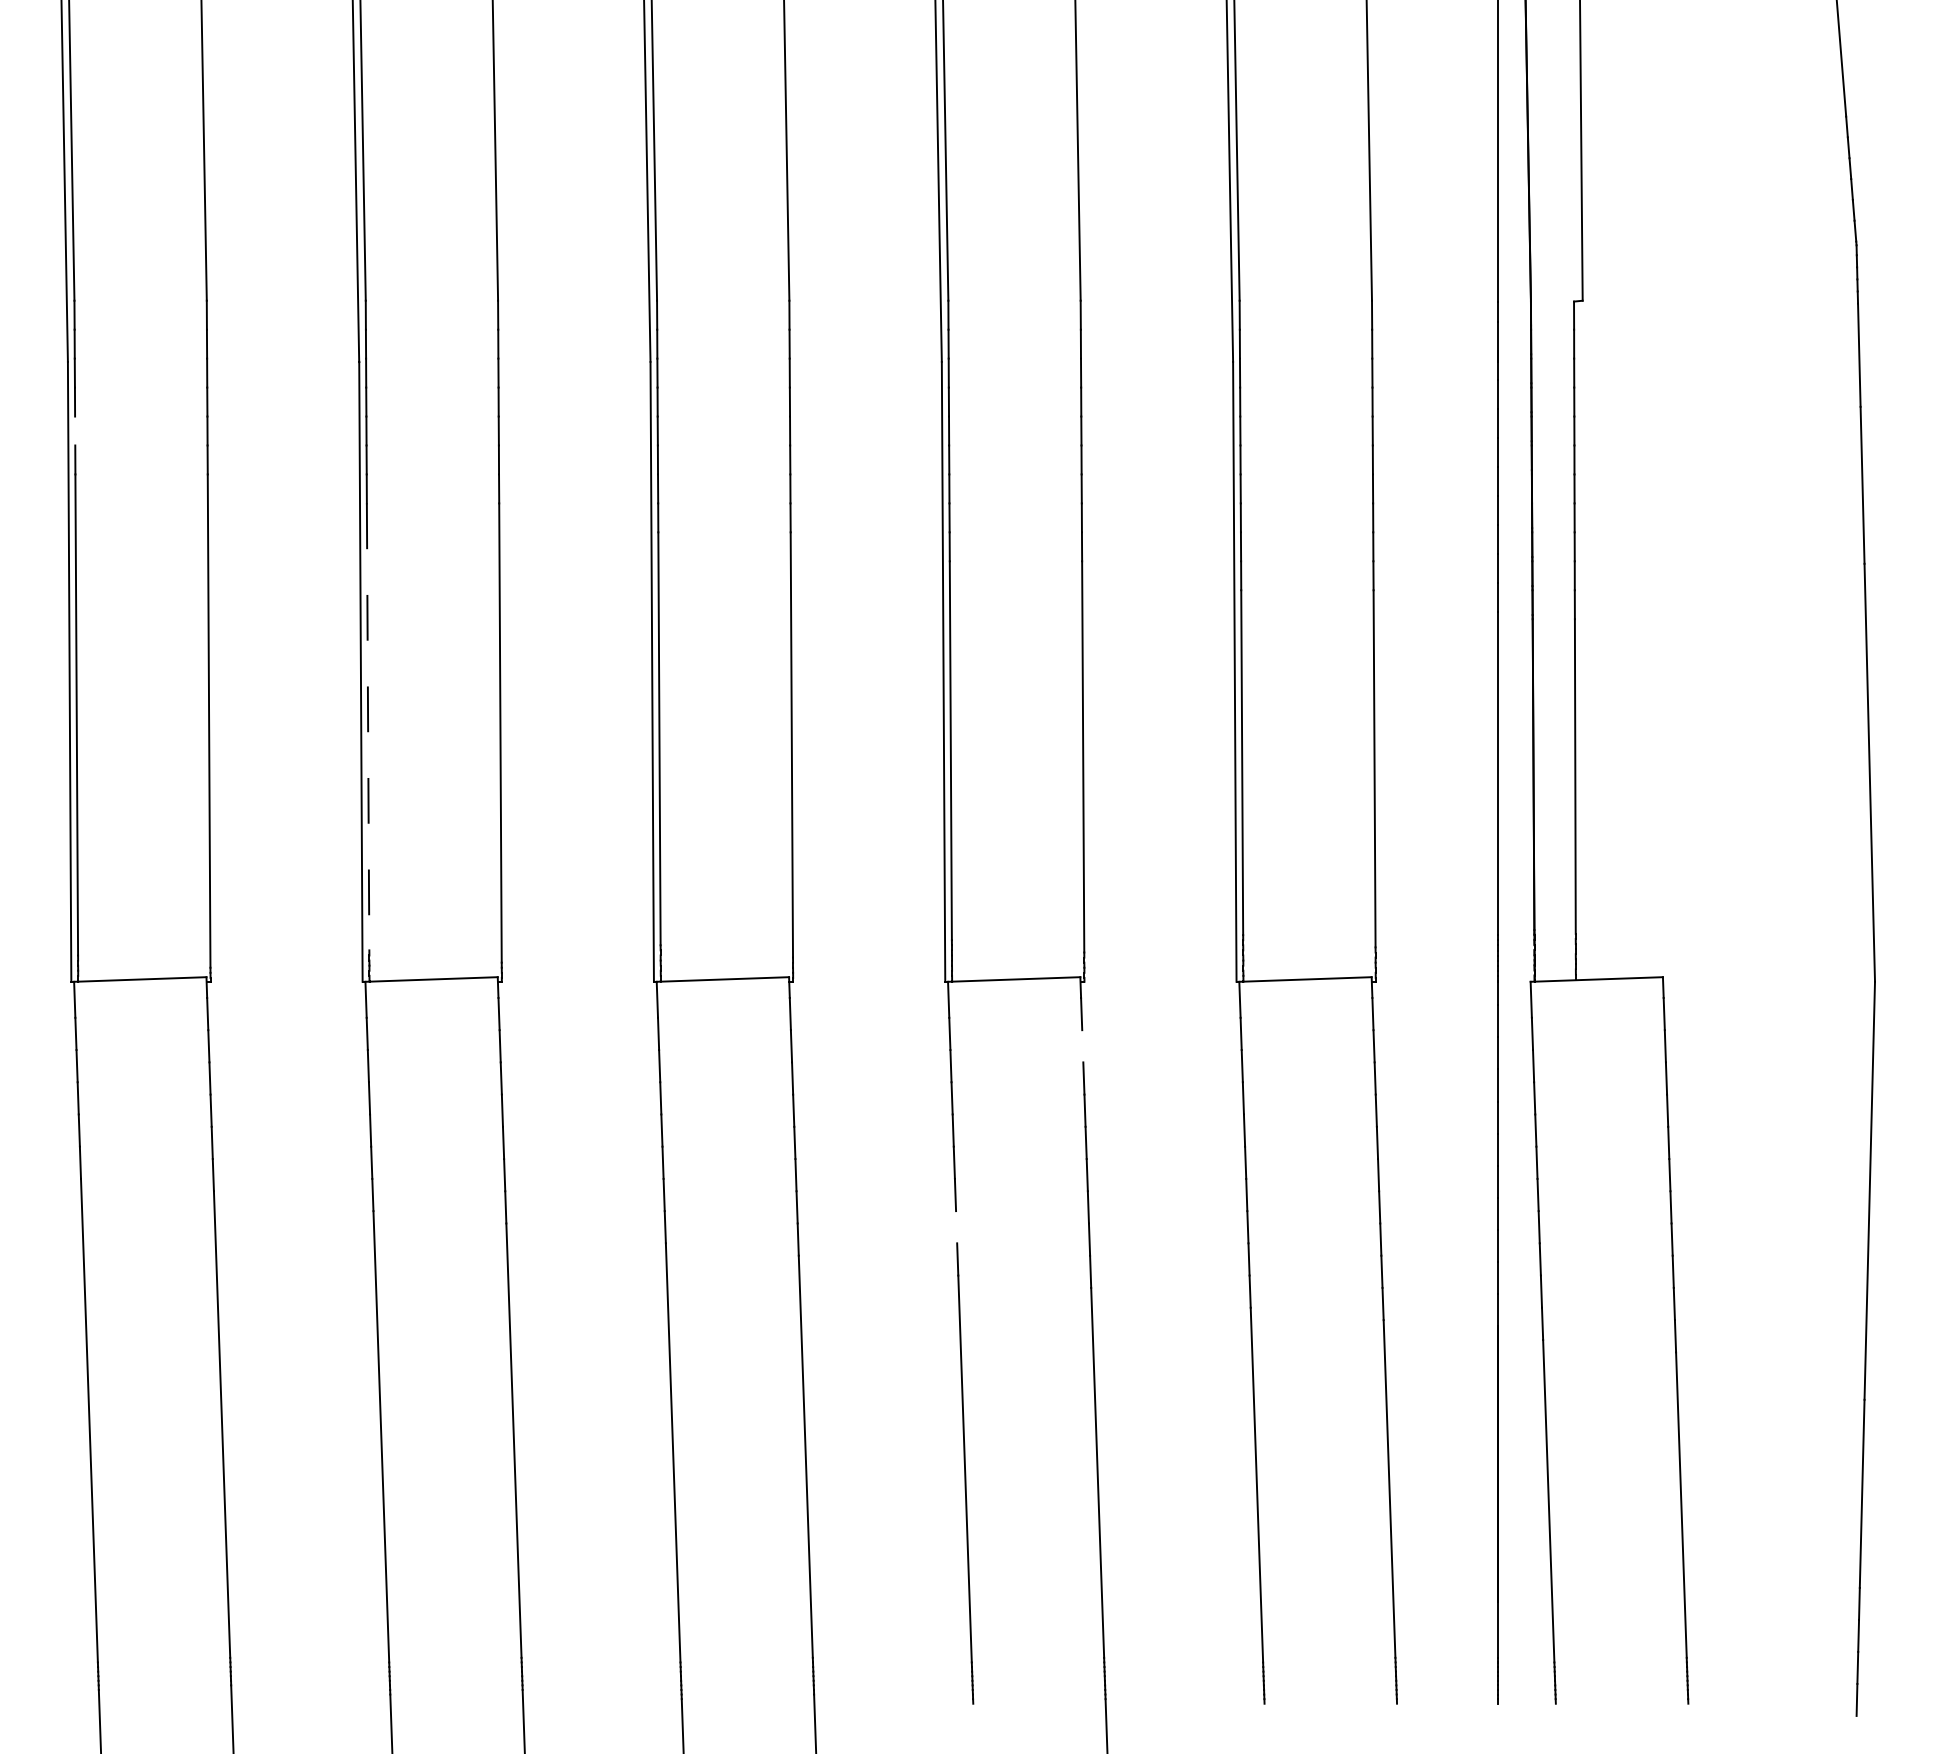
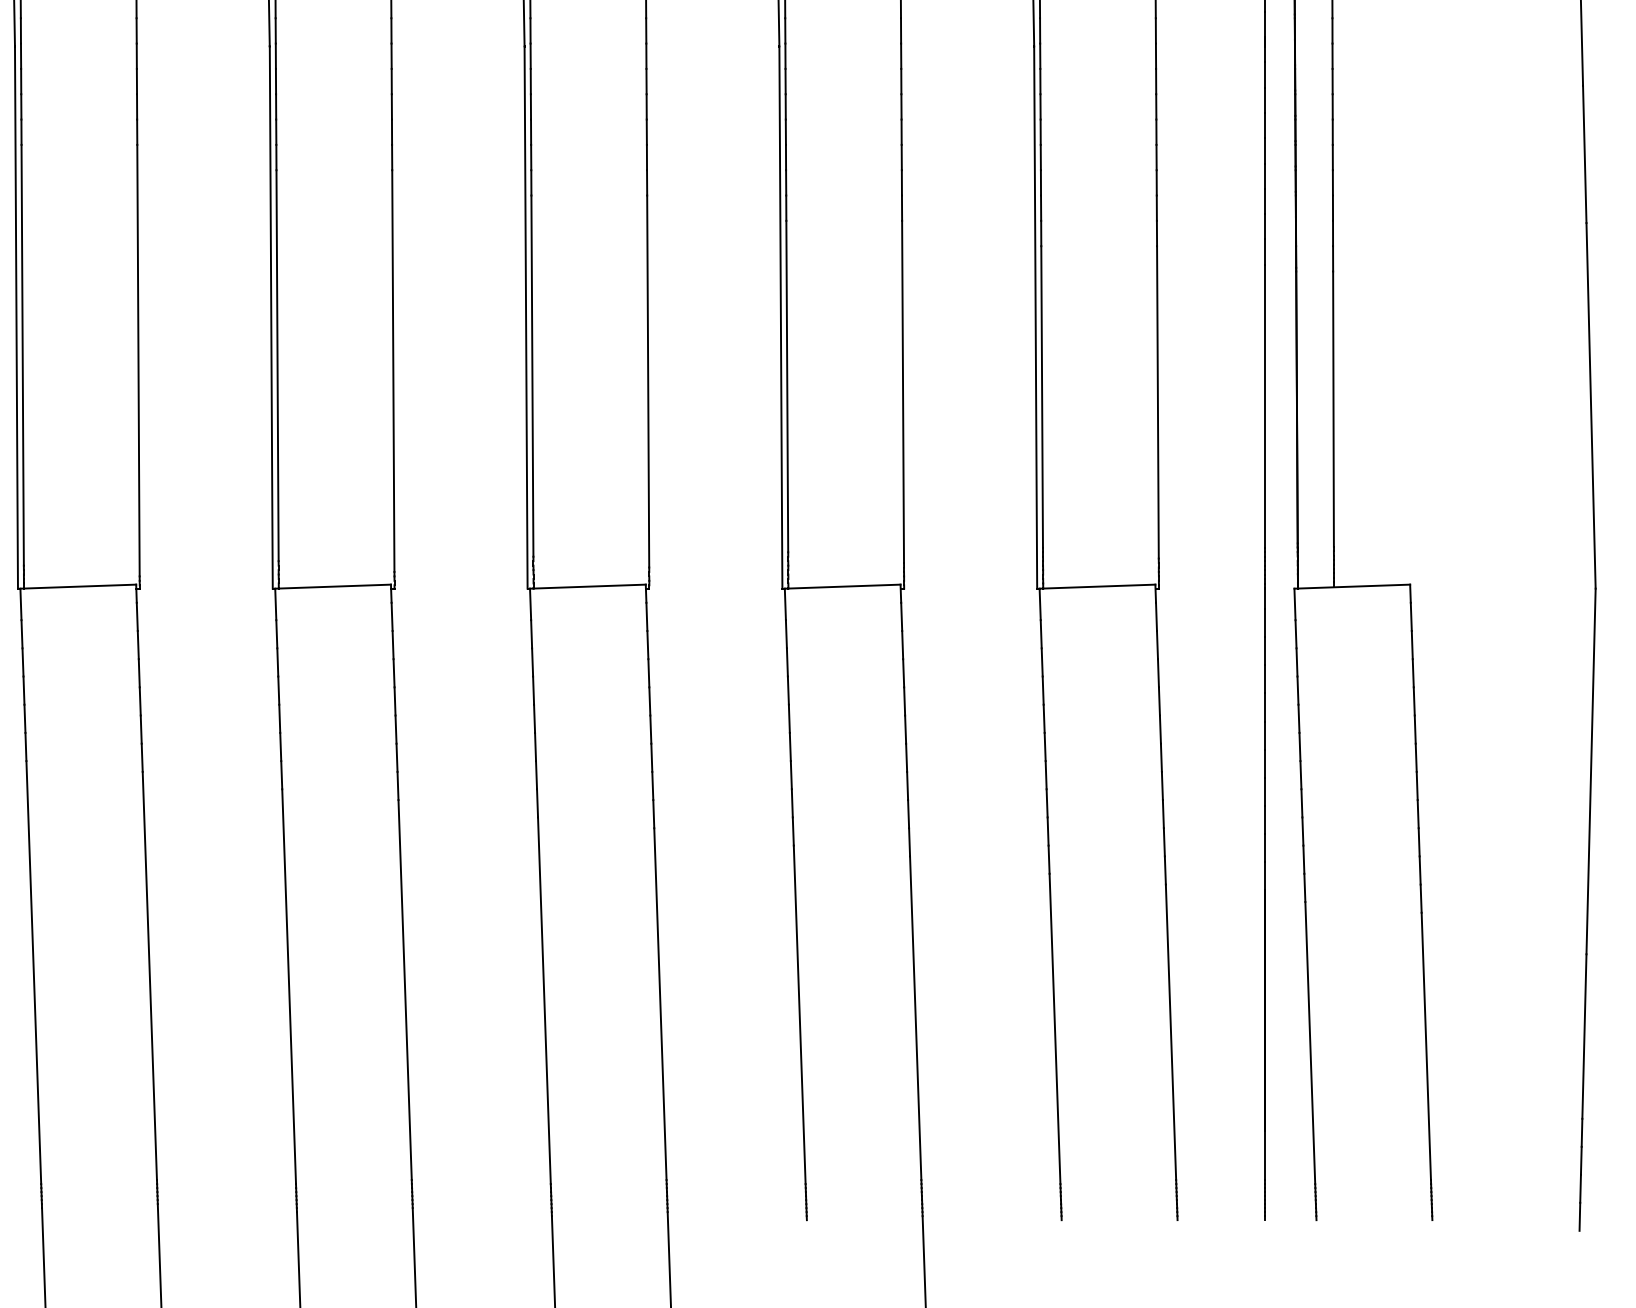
line: (75, 430) -> (21, 106), added
line: (368, 727) -> (277, 366), dashed -> solid
line: (1082, 1046) -> (902, 645), added
line: (956, 1227) -> (792, 803), added

